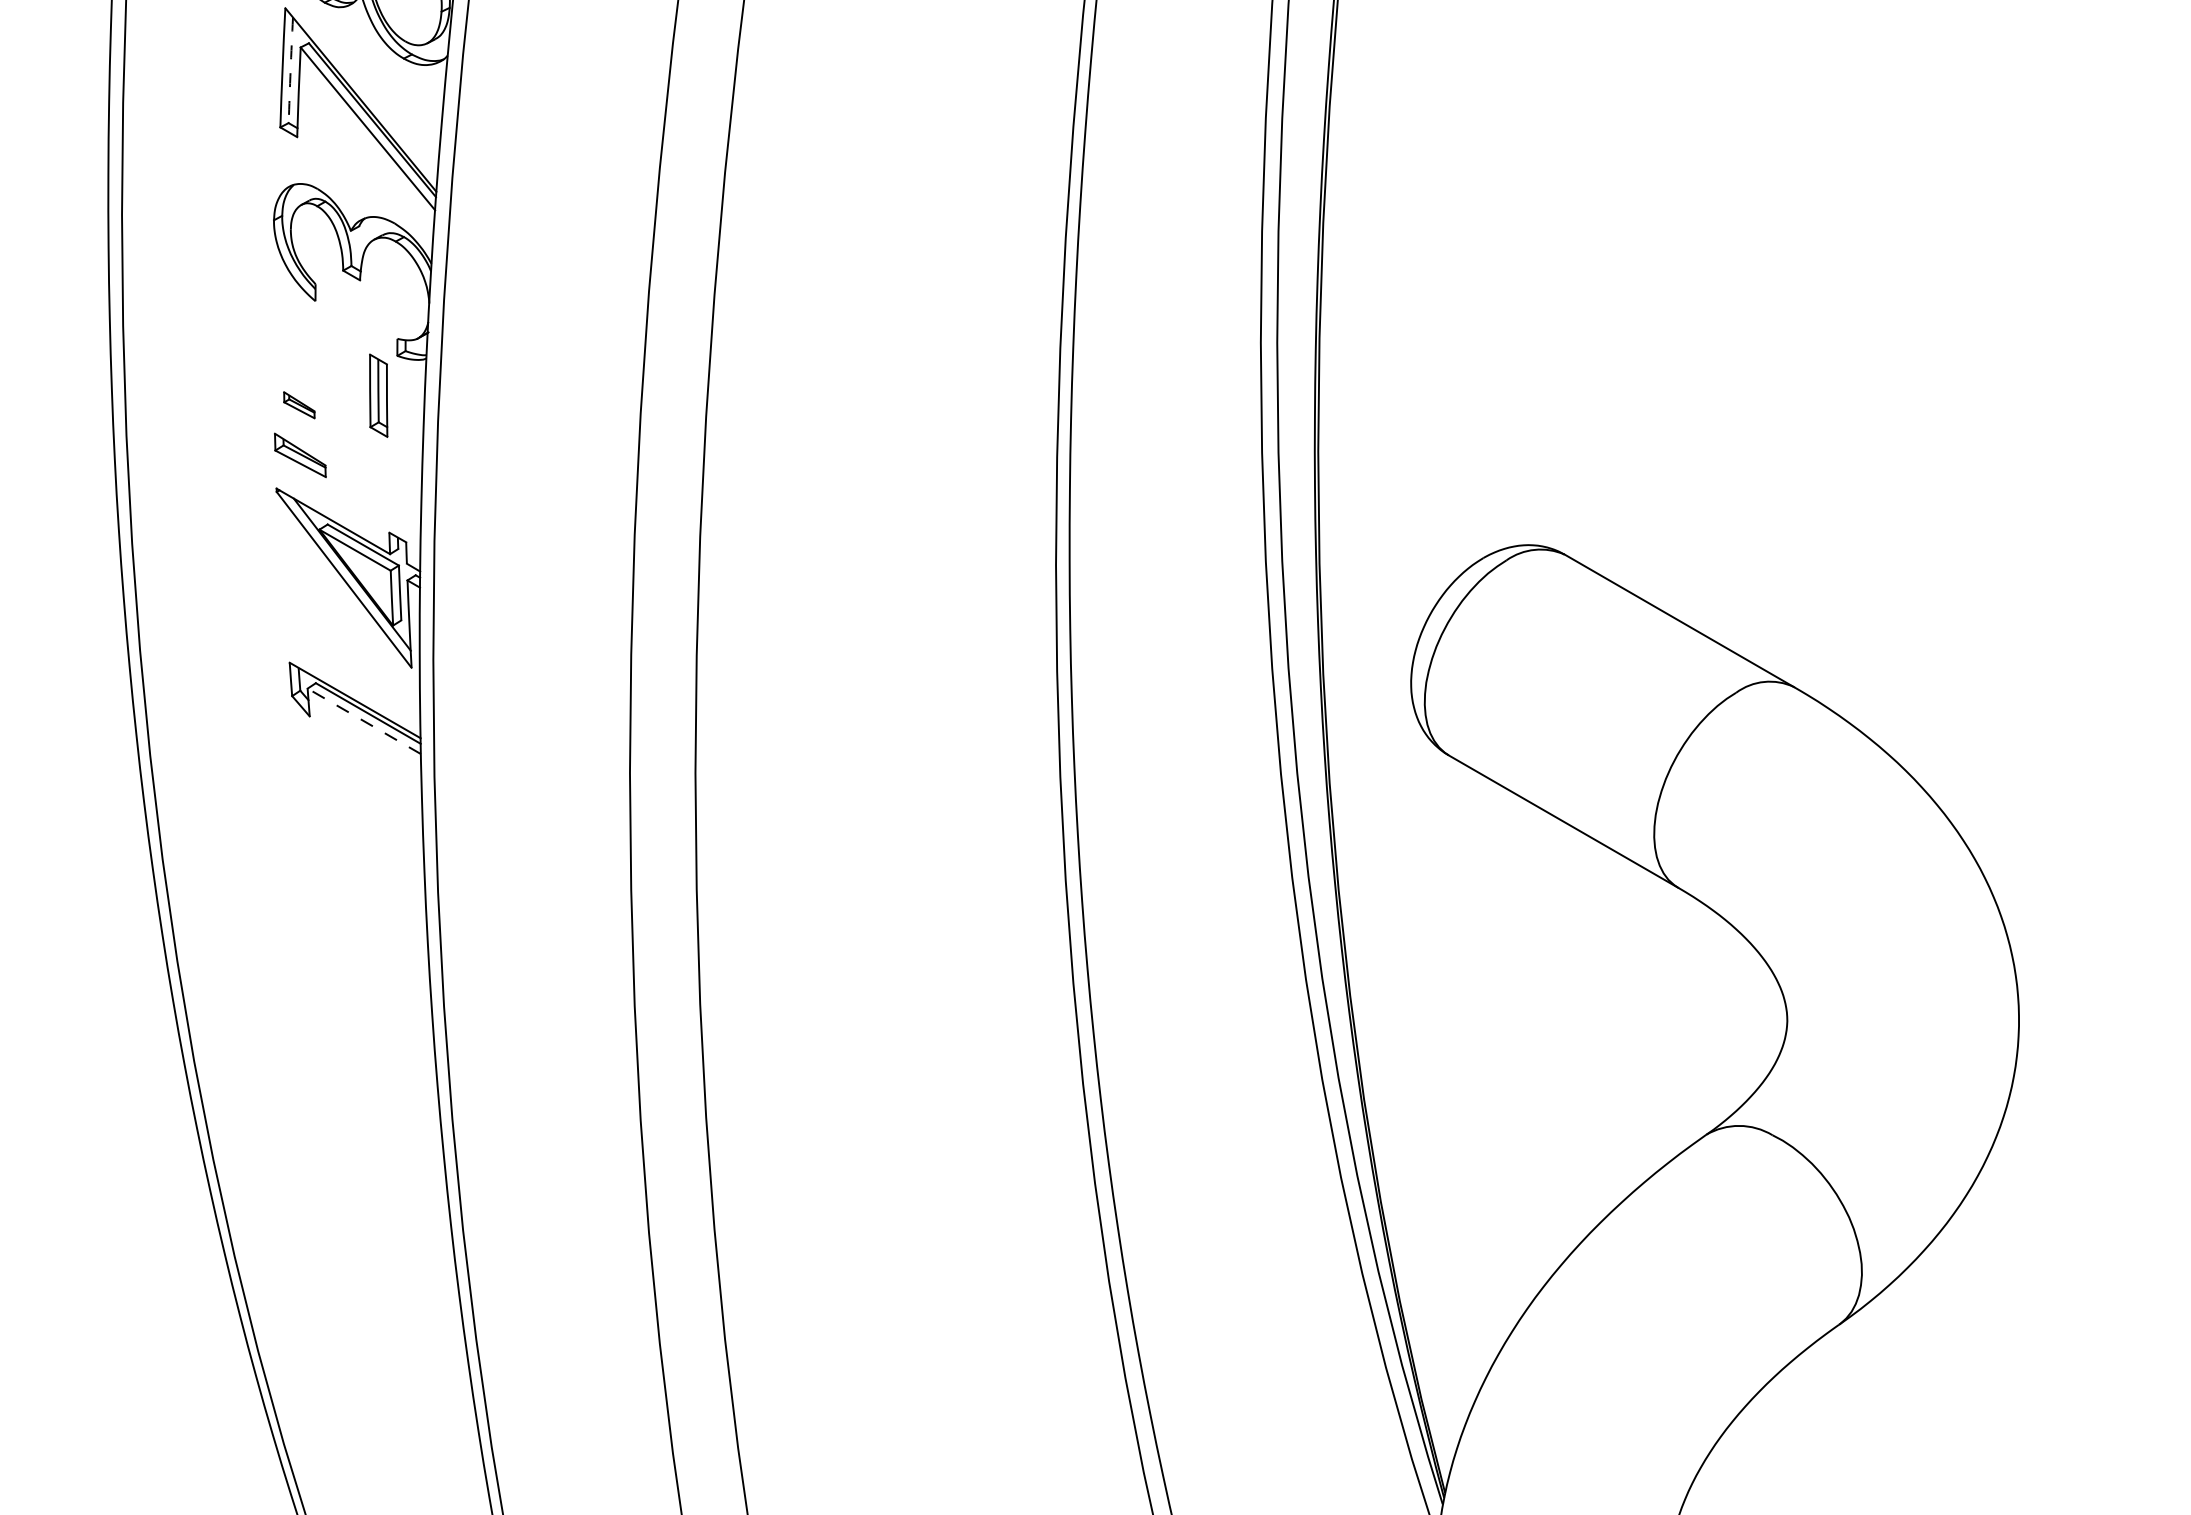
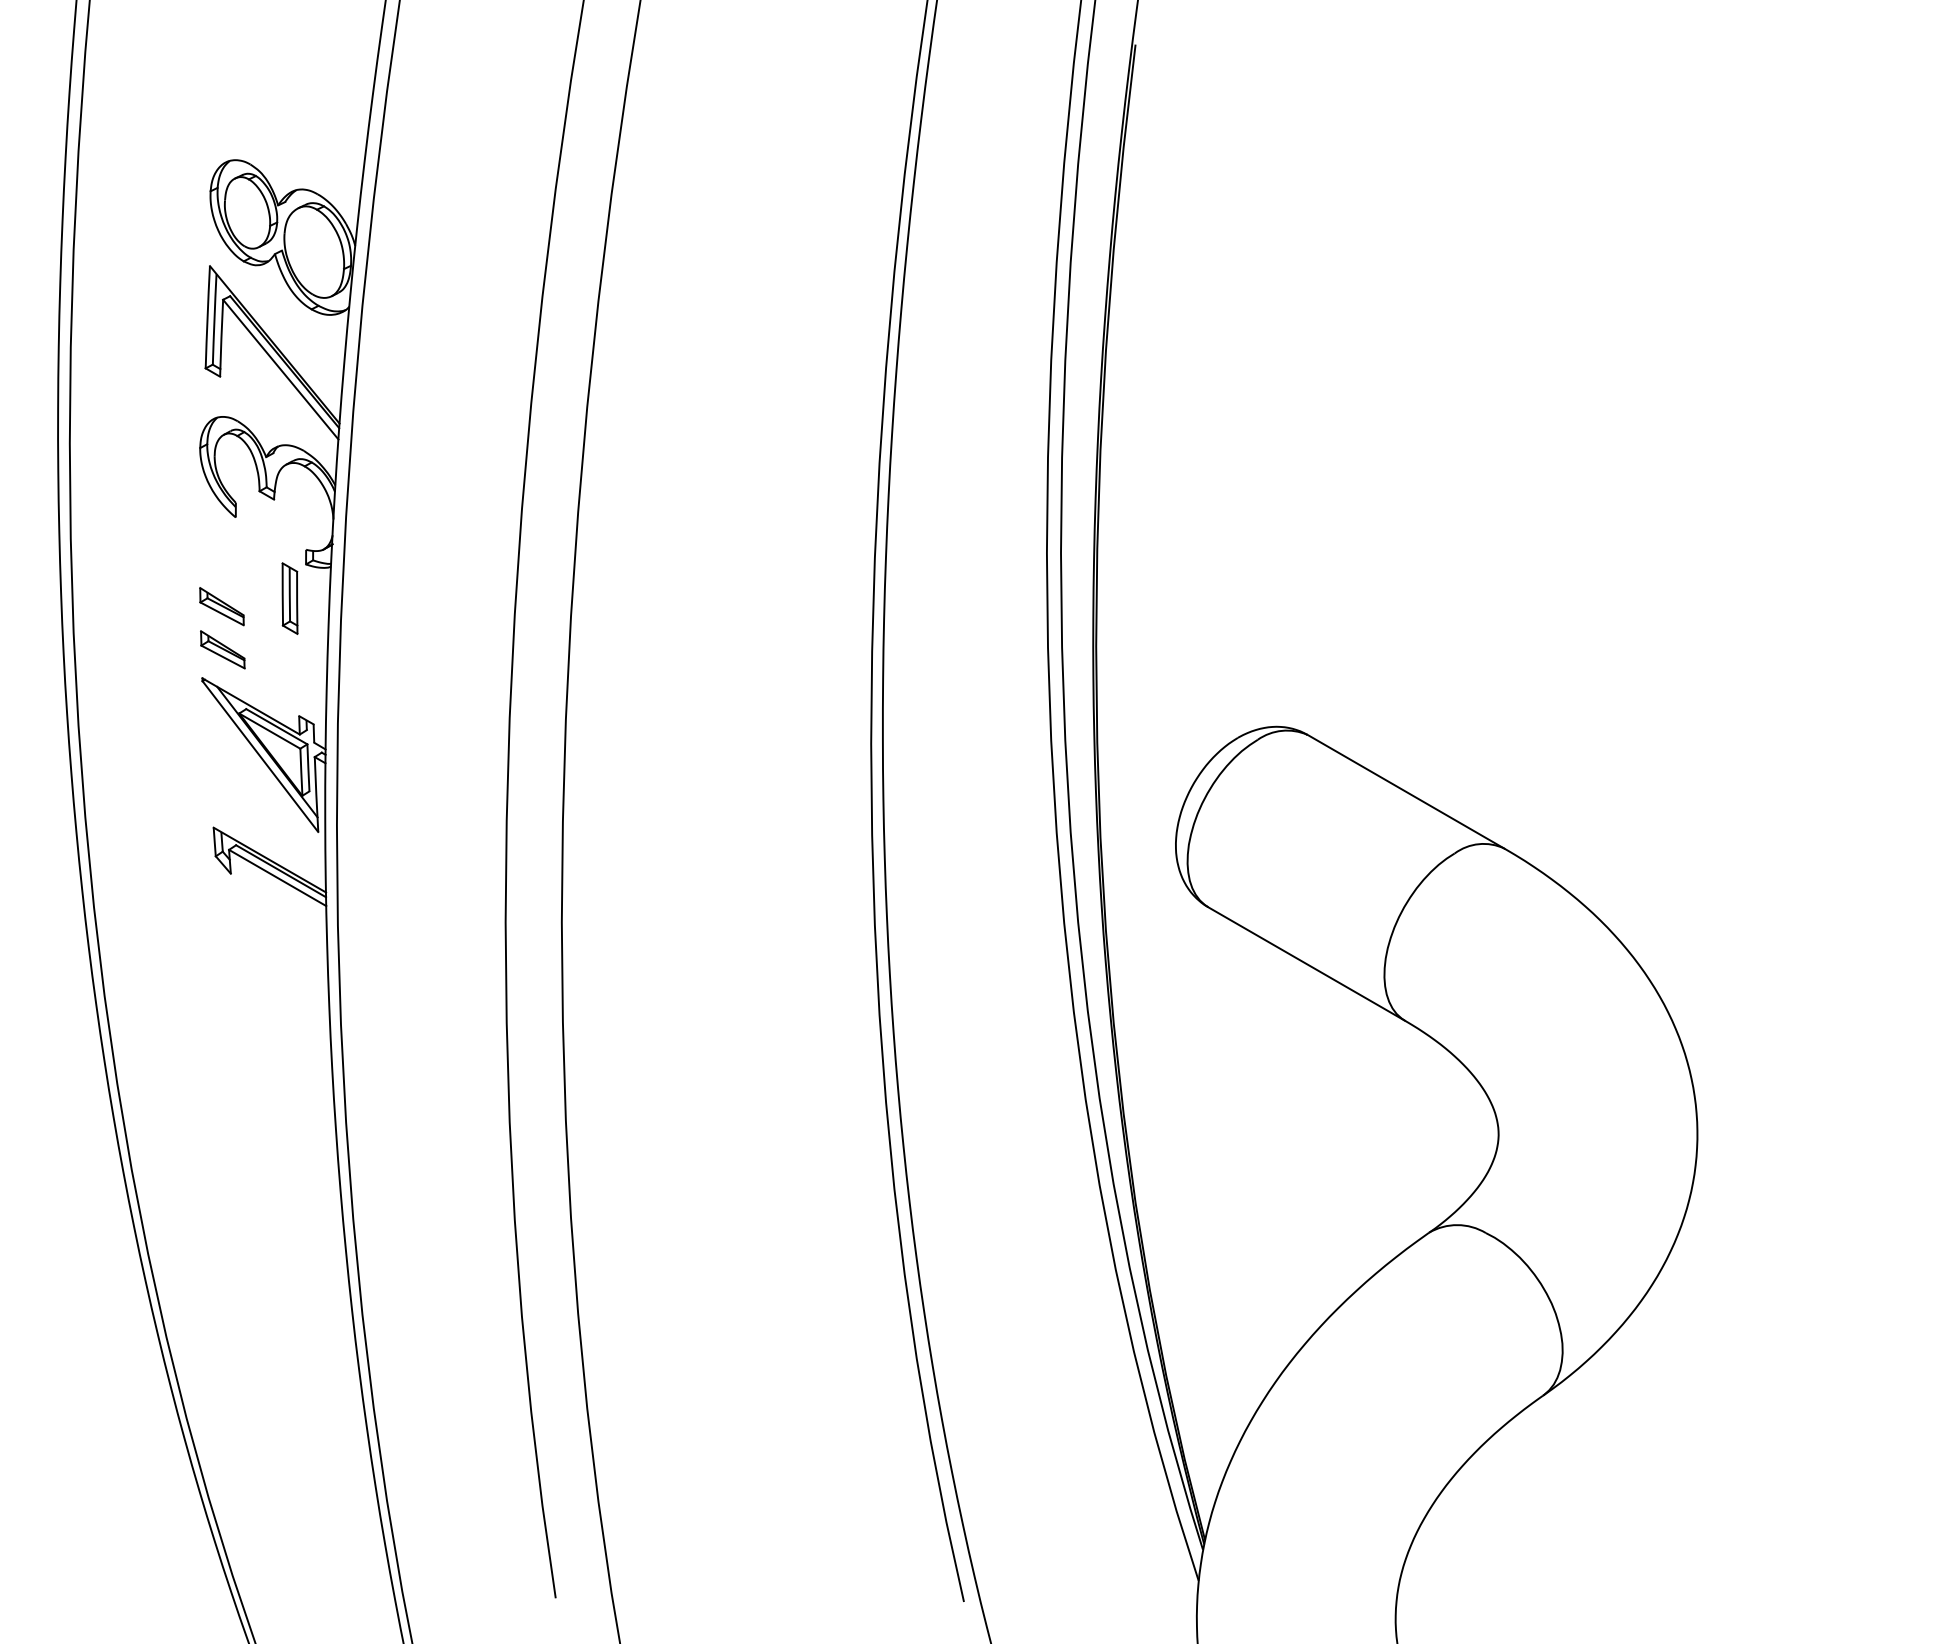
arc: (290, 70) -> (214, 319), dashed -> solid
part: (298, 404) -> (221, 606), size x1.67
line: (364, 720) -> (277, 877), dashed -> solid

